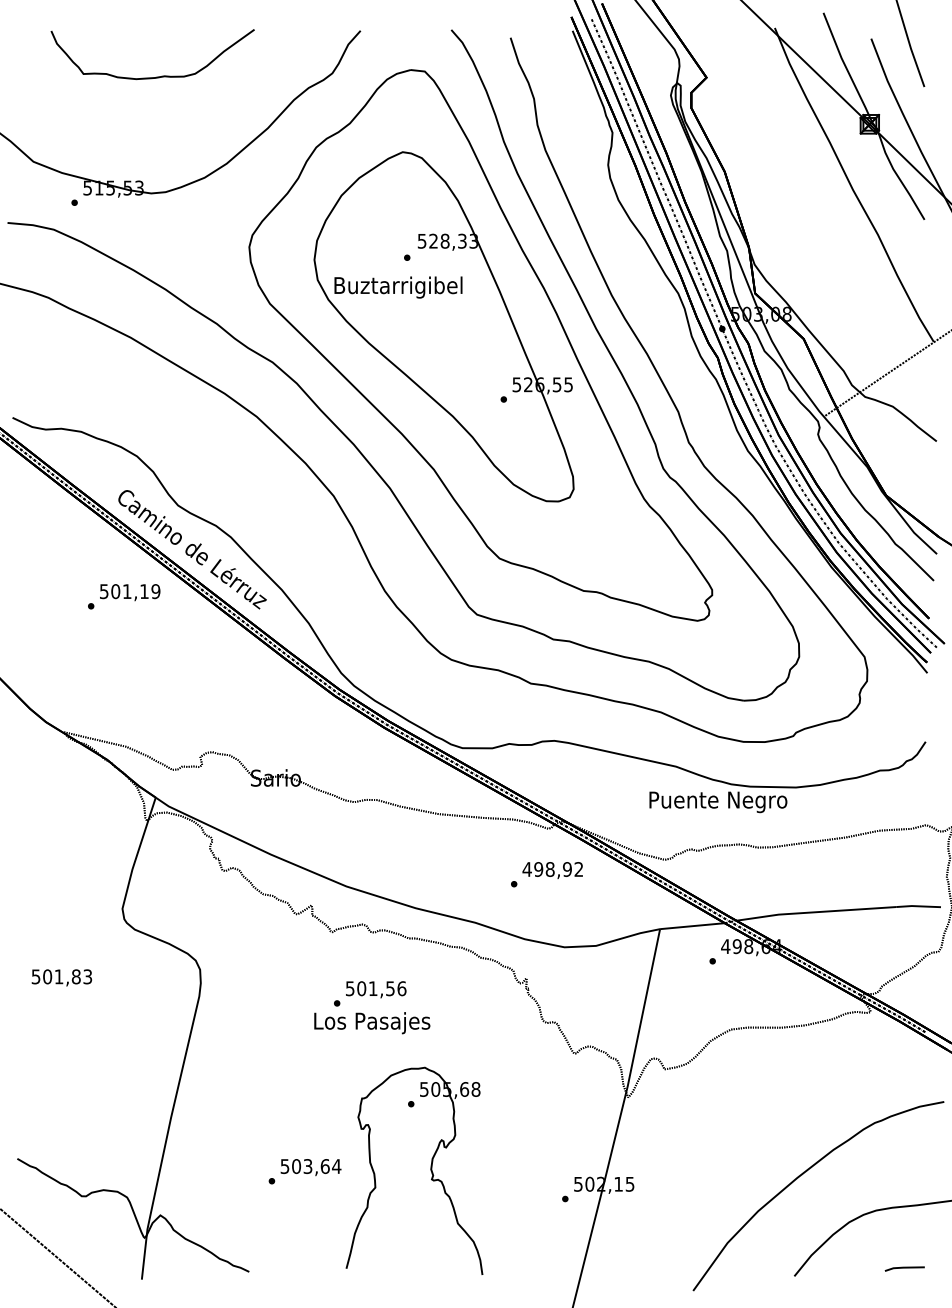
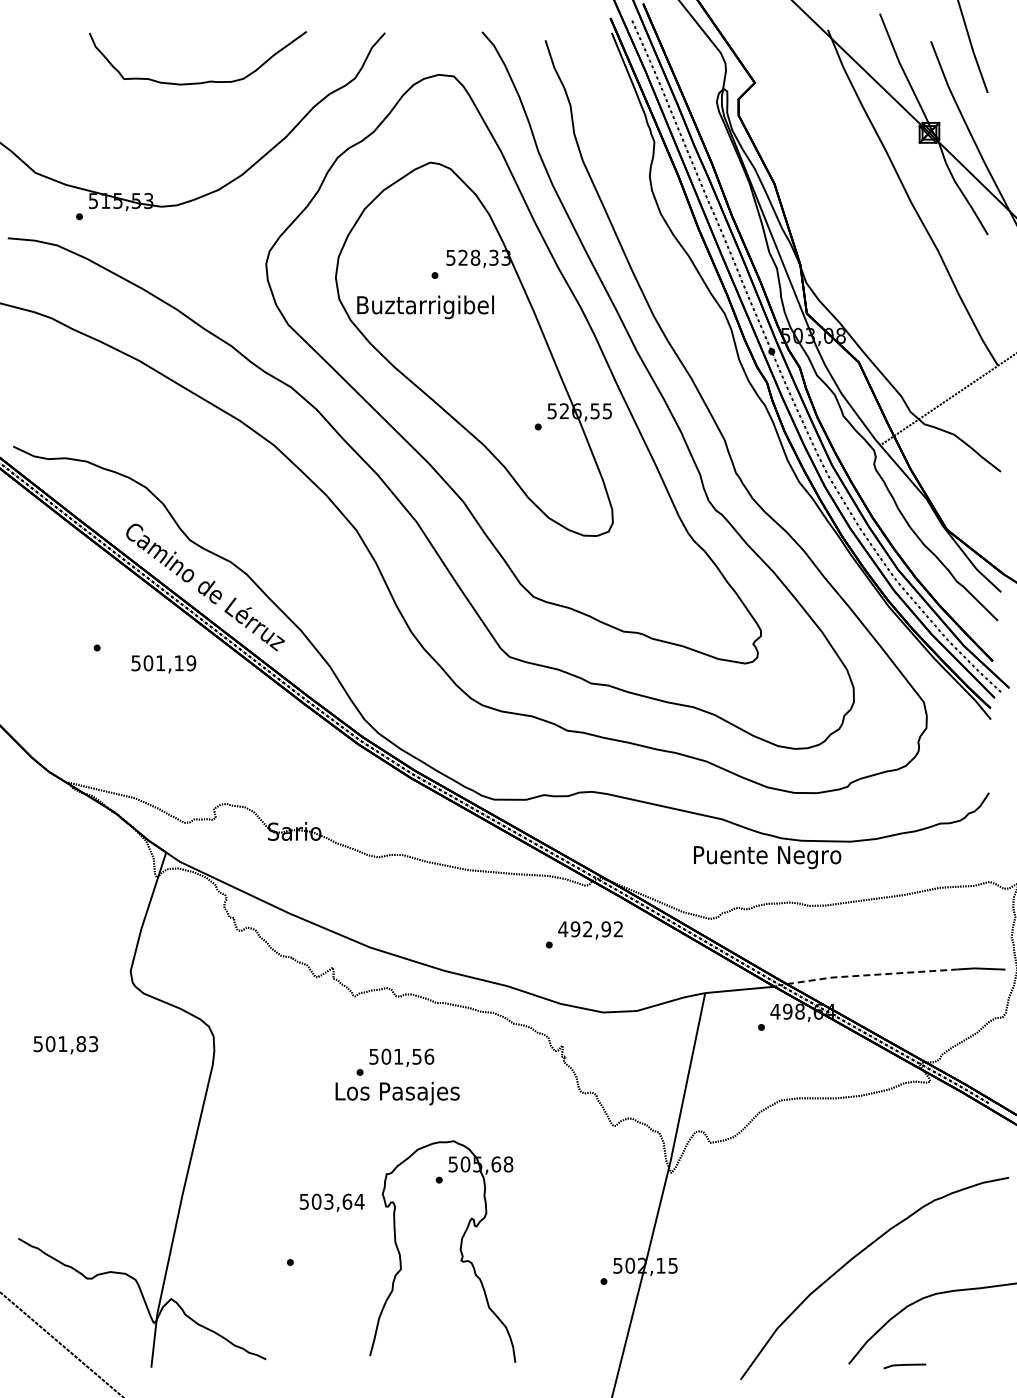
curve: (157, 76) -> (203, 81), moved
text: (129, 592) -> (163, 664), moved
text: (549, 869) -> (587, 929), 498,92 -> 492,92
line: (815, 912) -> (871, 975), solid -> dashed
text: (310, 1167) -> (331, 1202), moved
line: (904, 1268) -> (904, 1365), moved

